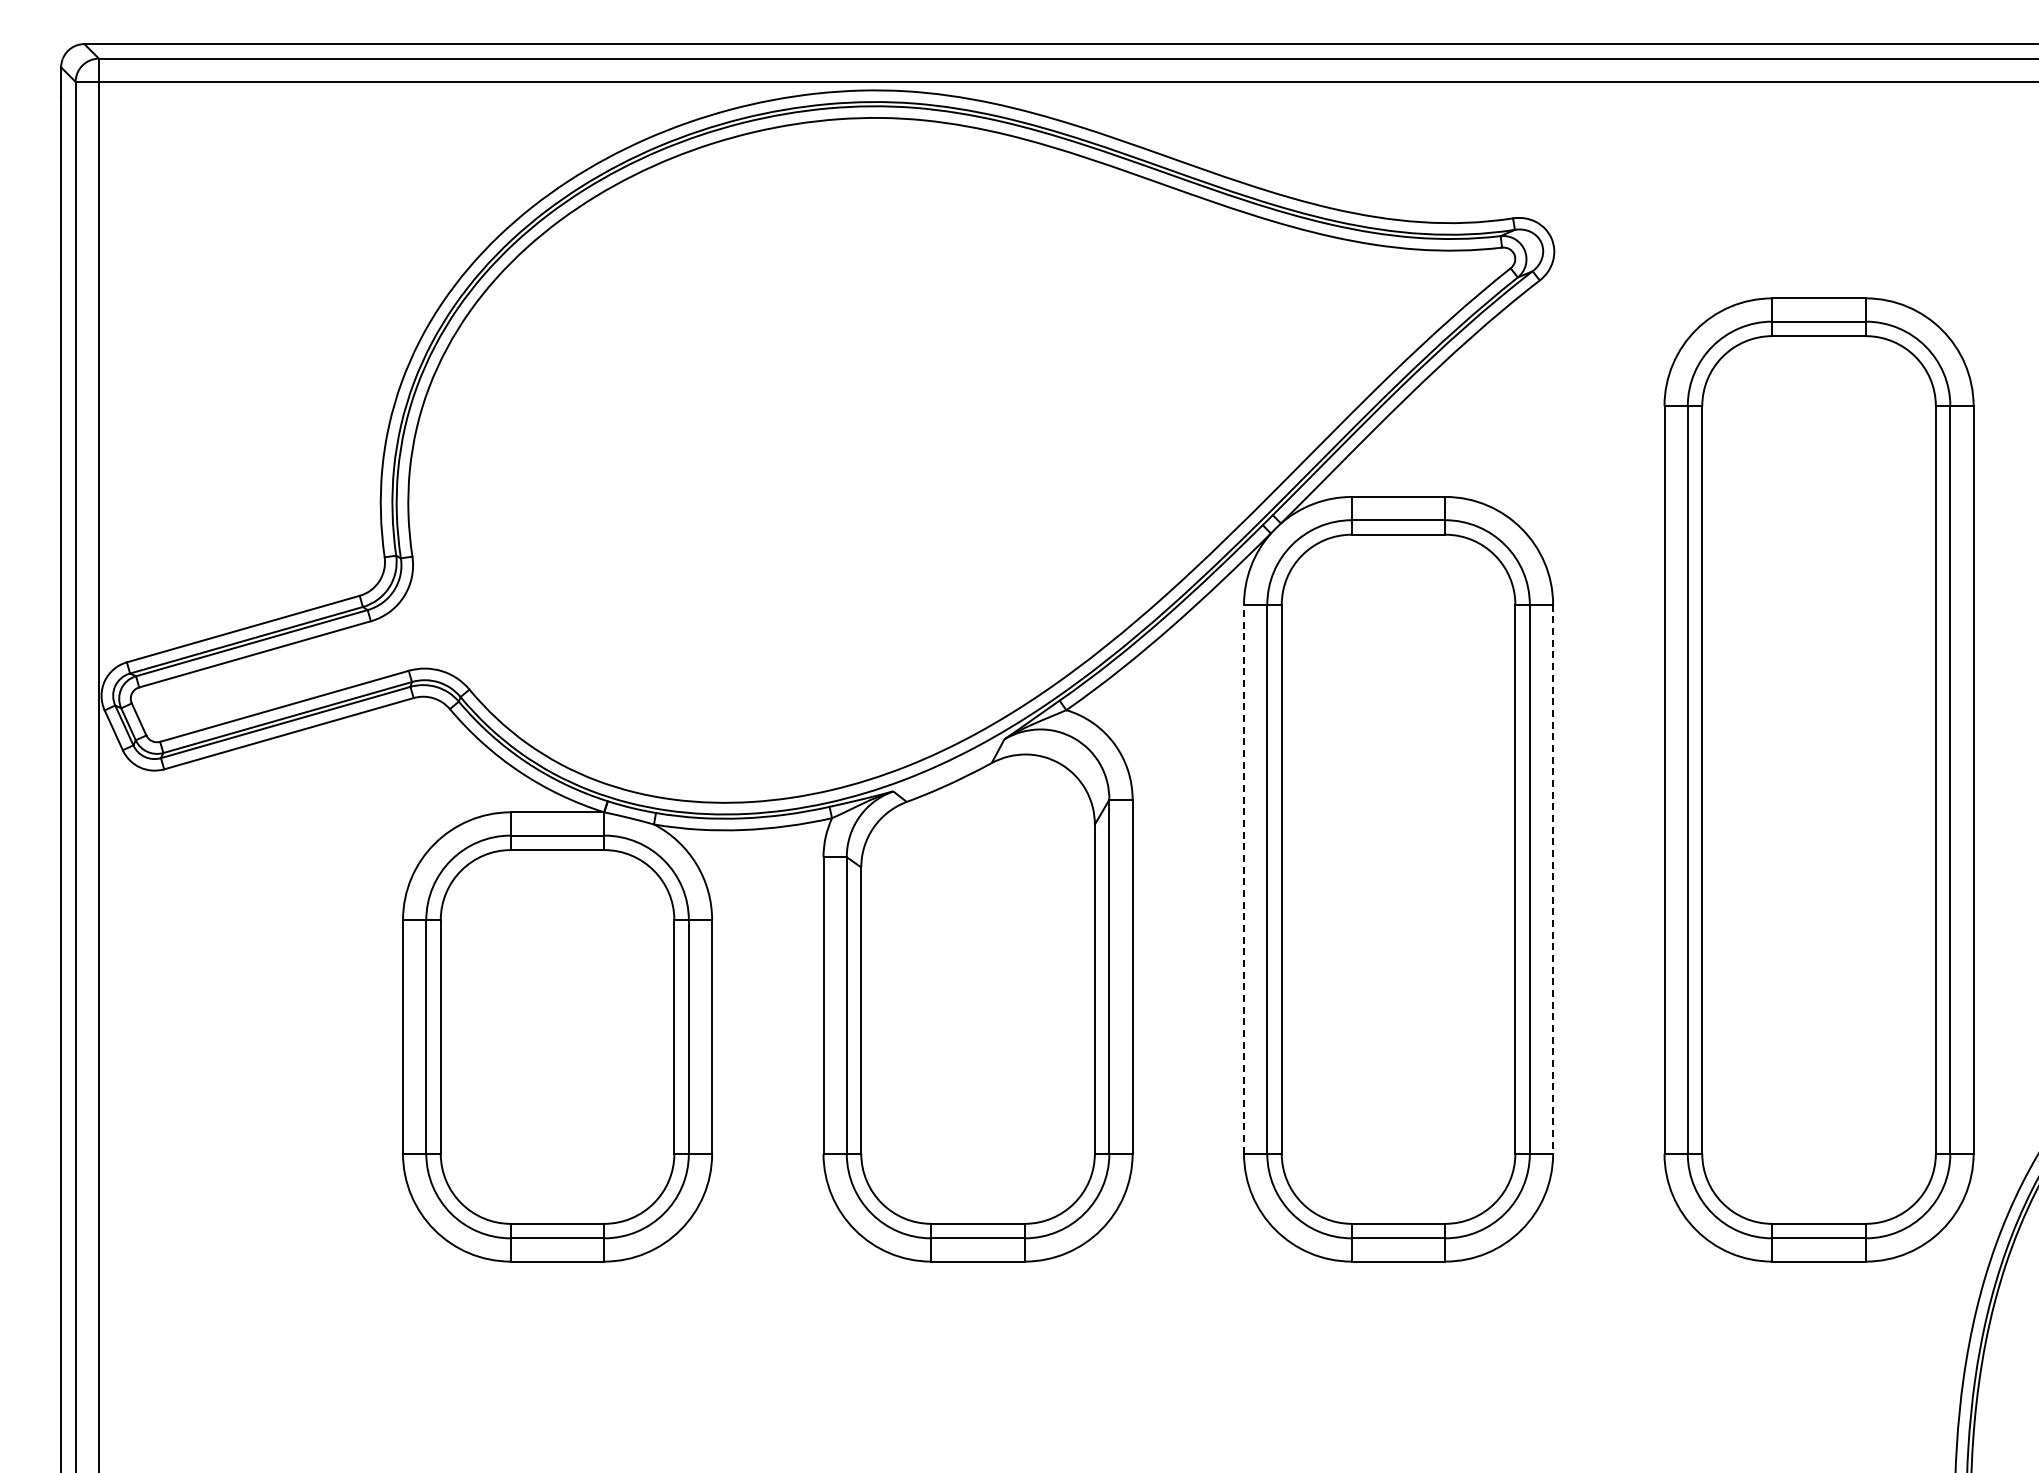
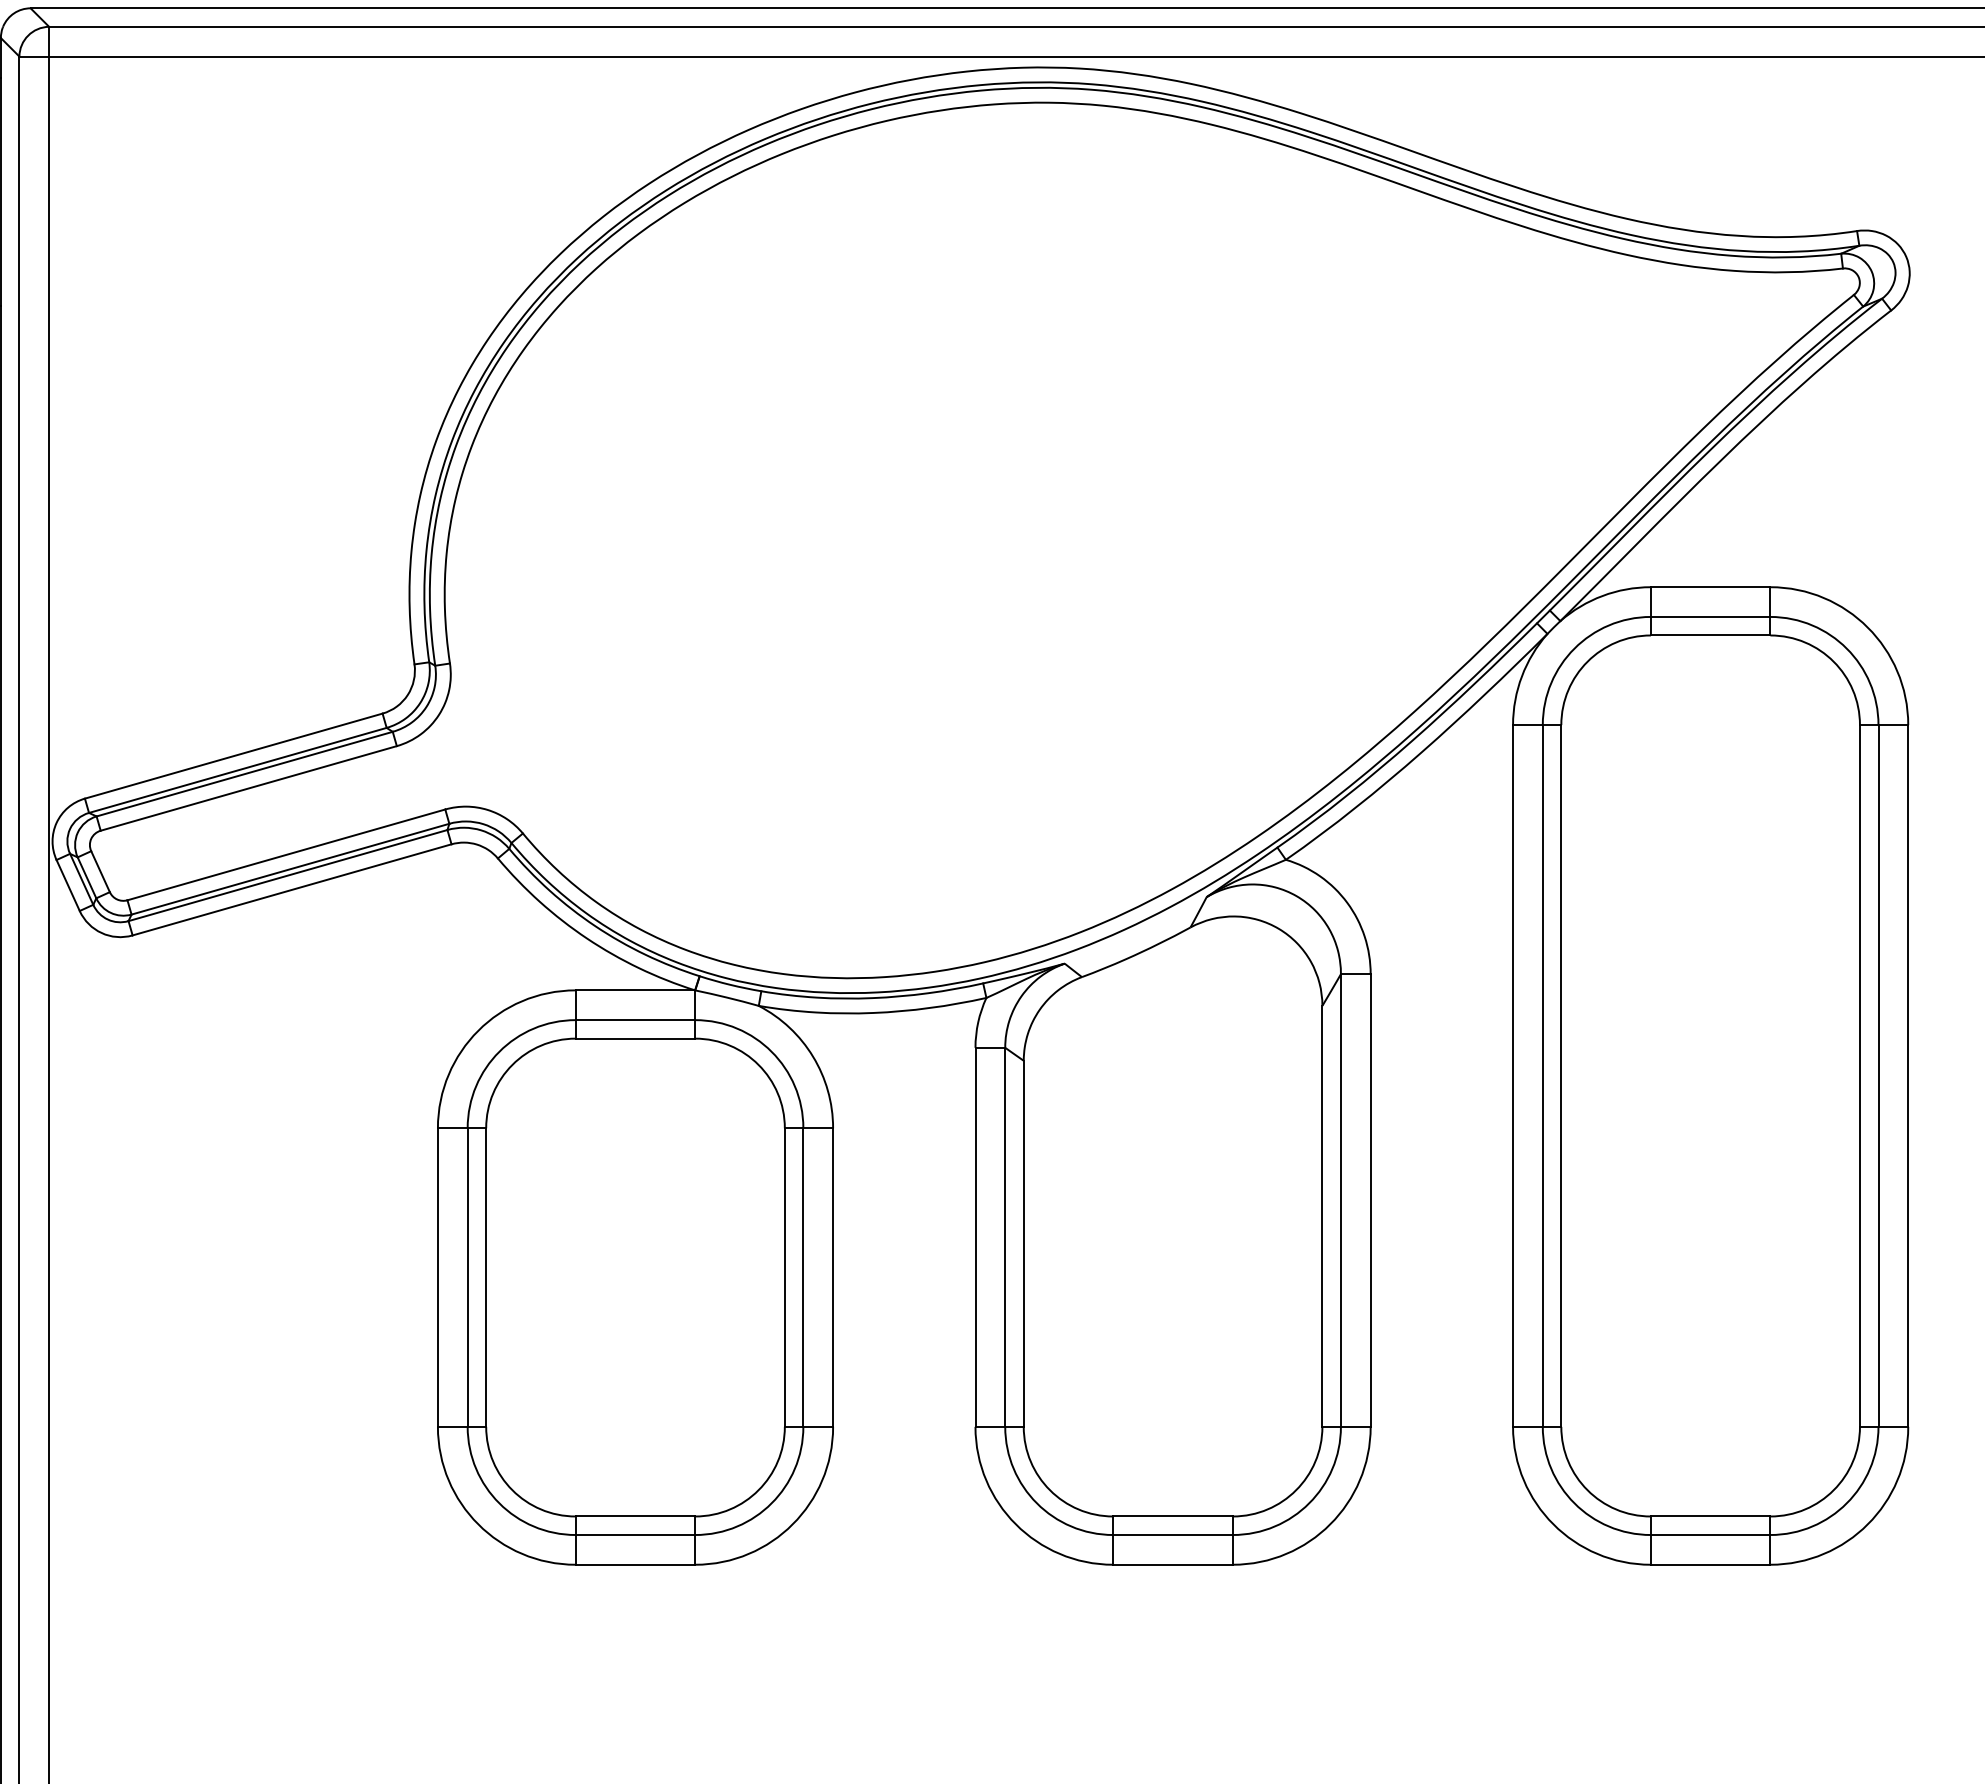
line: (1244, 878) -> (1513, 1074), dashed -> solid
line: (1553, 879) -> (1908, 1076), dashed -> solid

